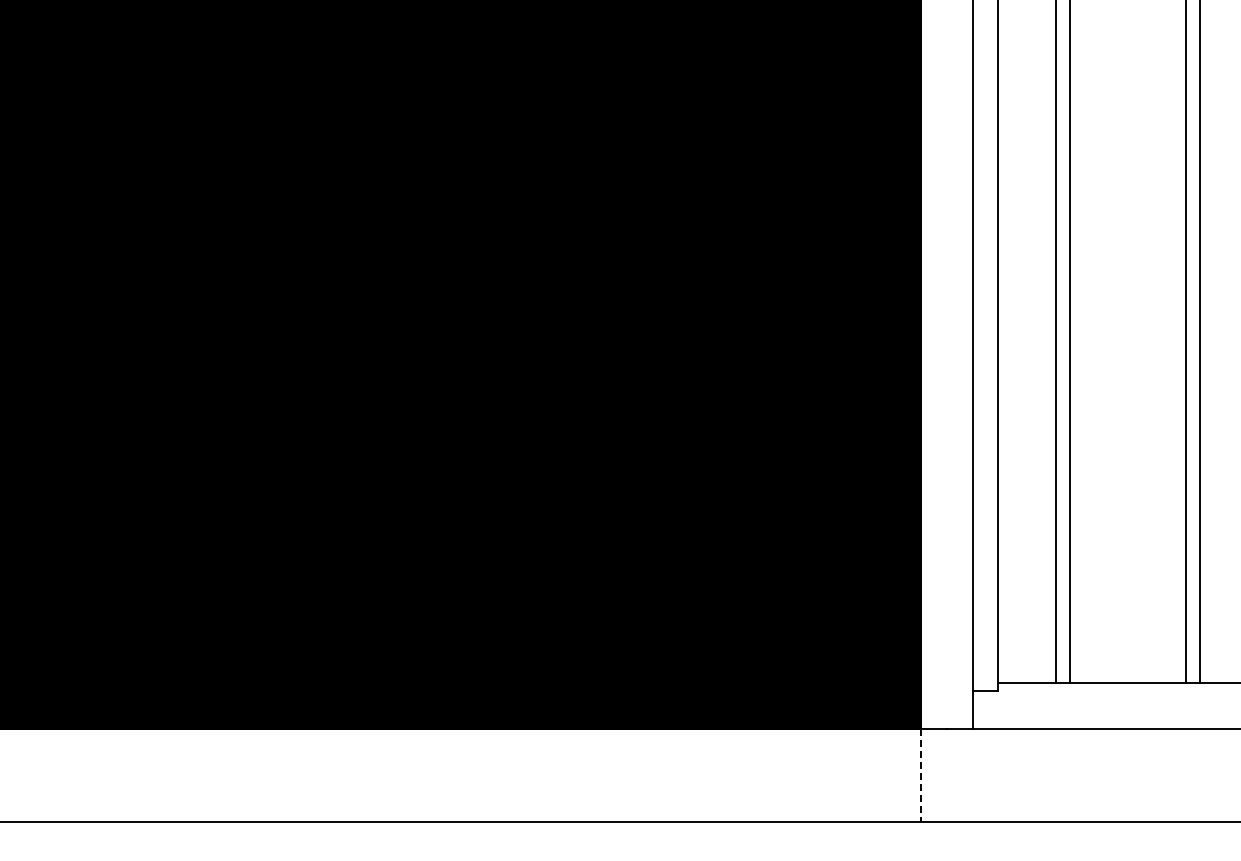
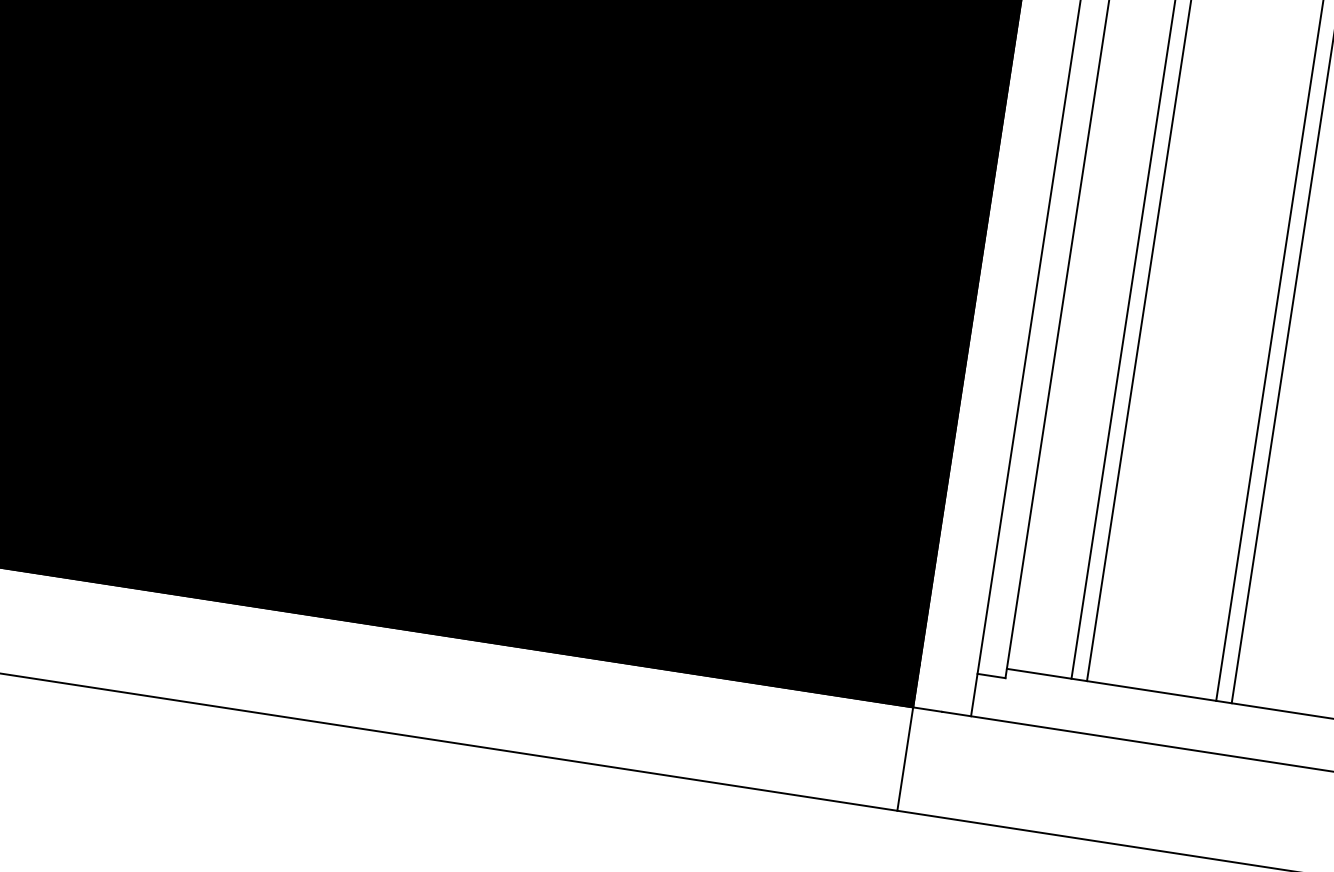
line: (921, 776) -> (905, 760), dashed -> solid

